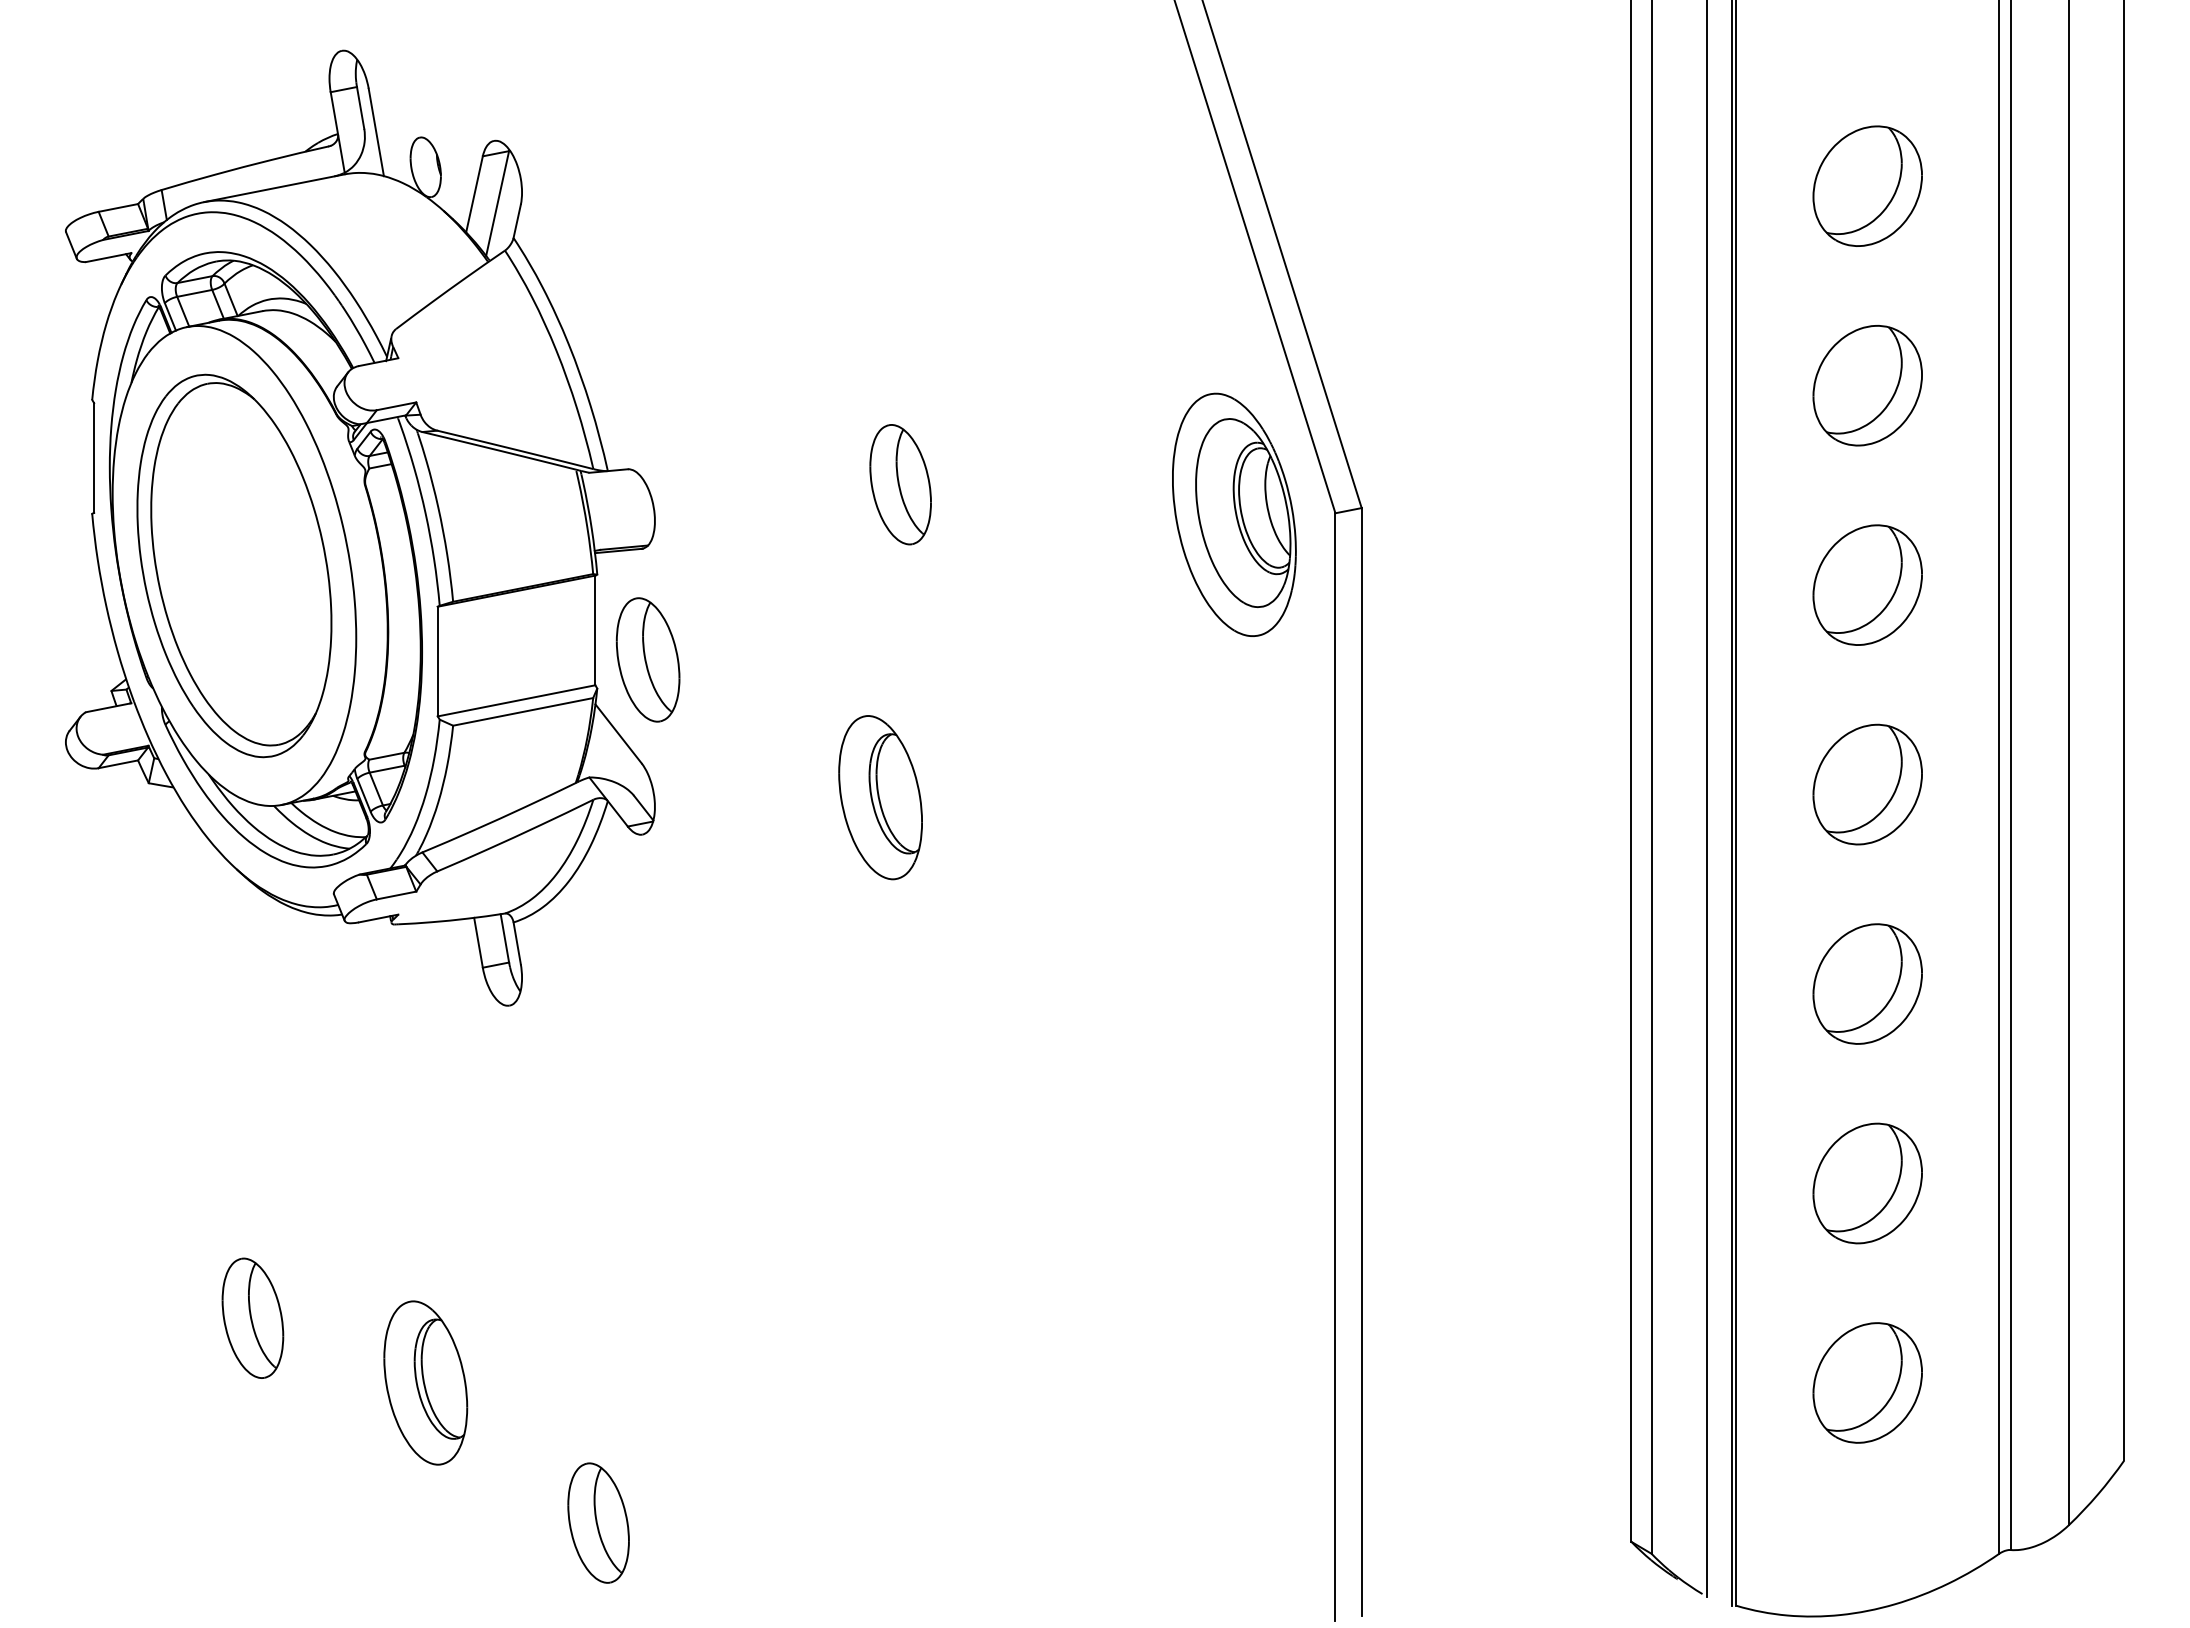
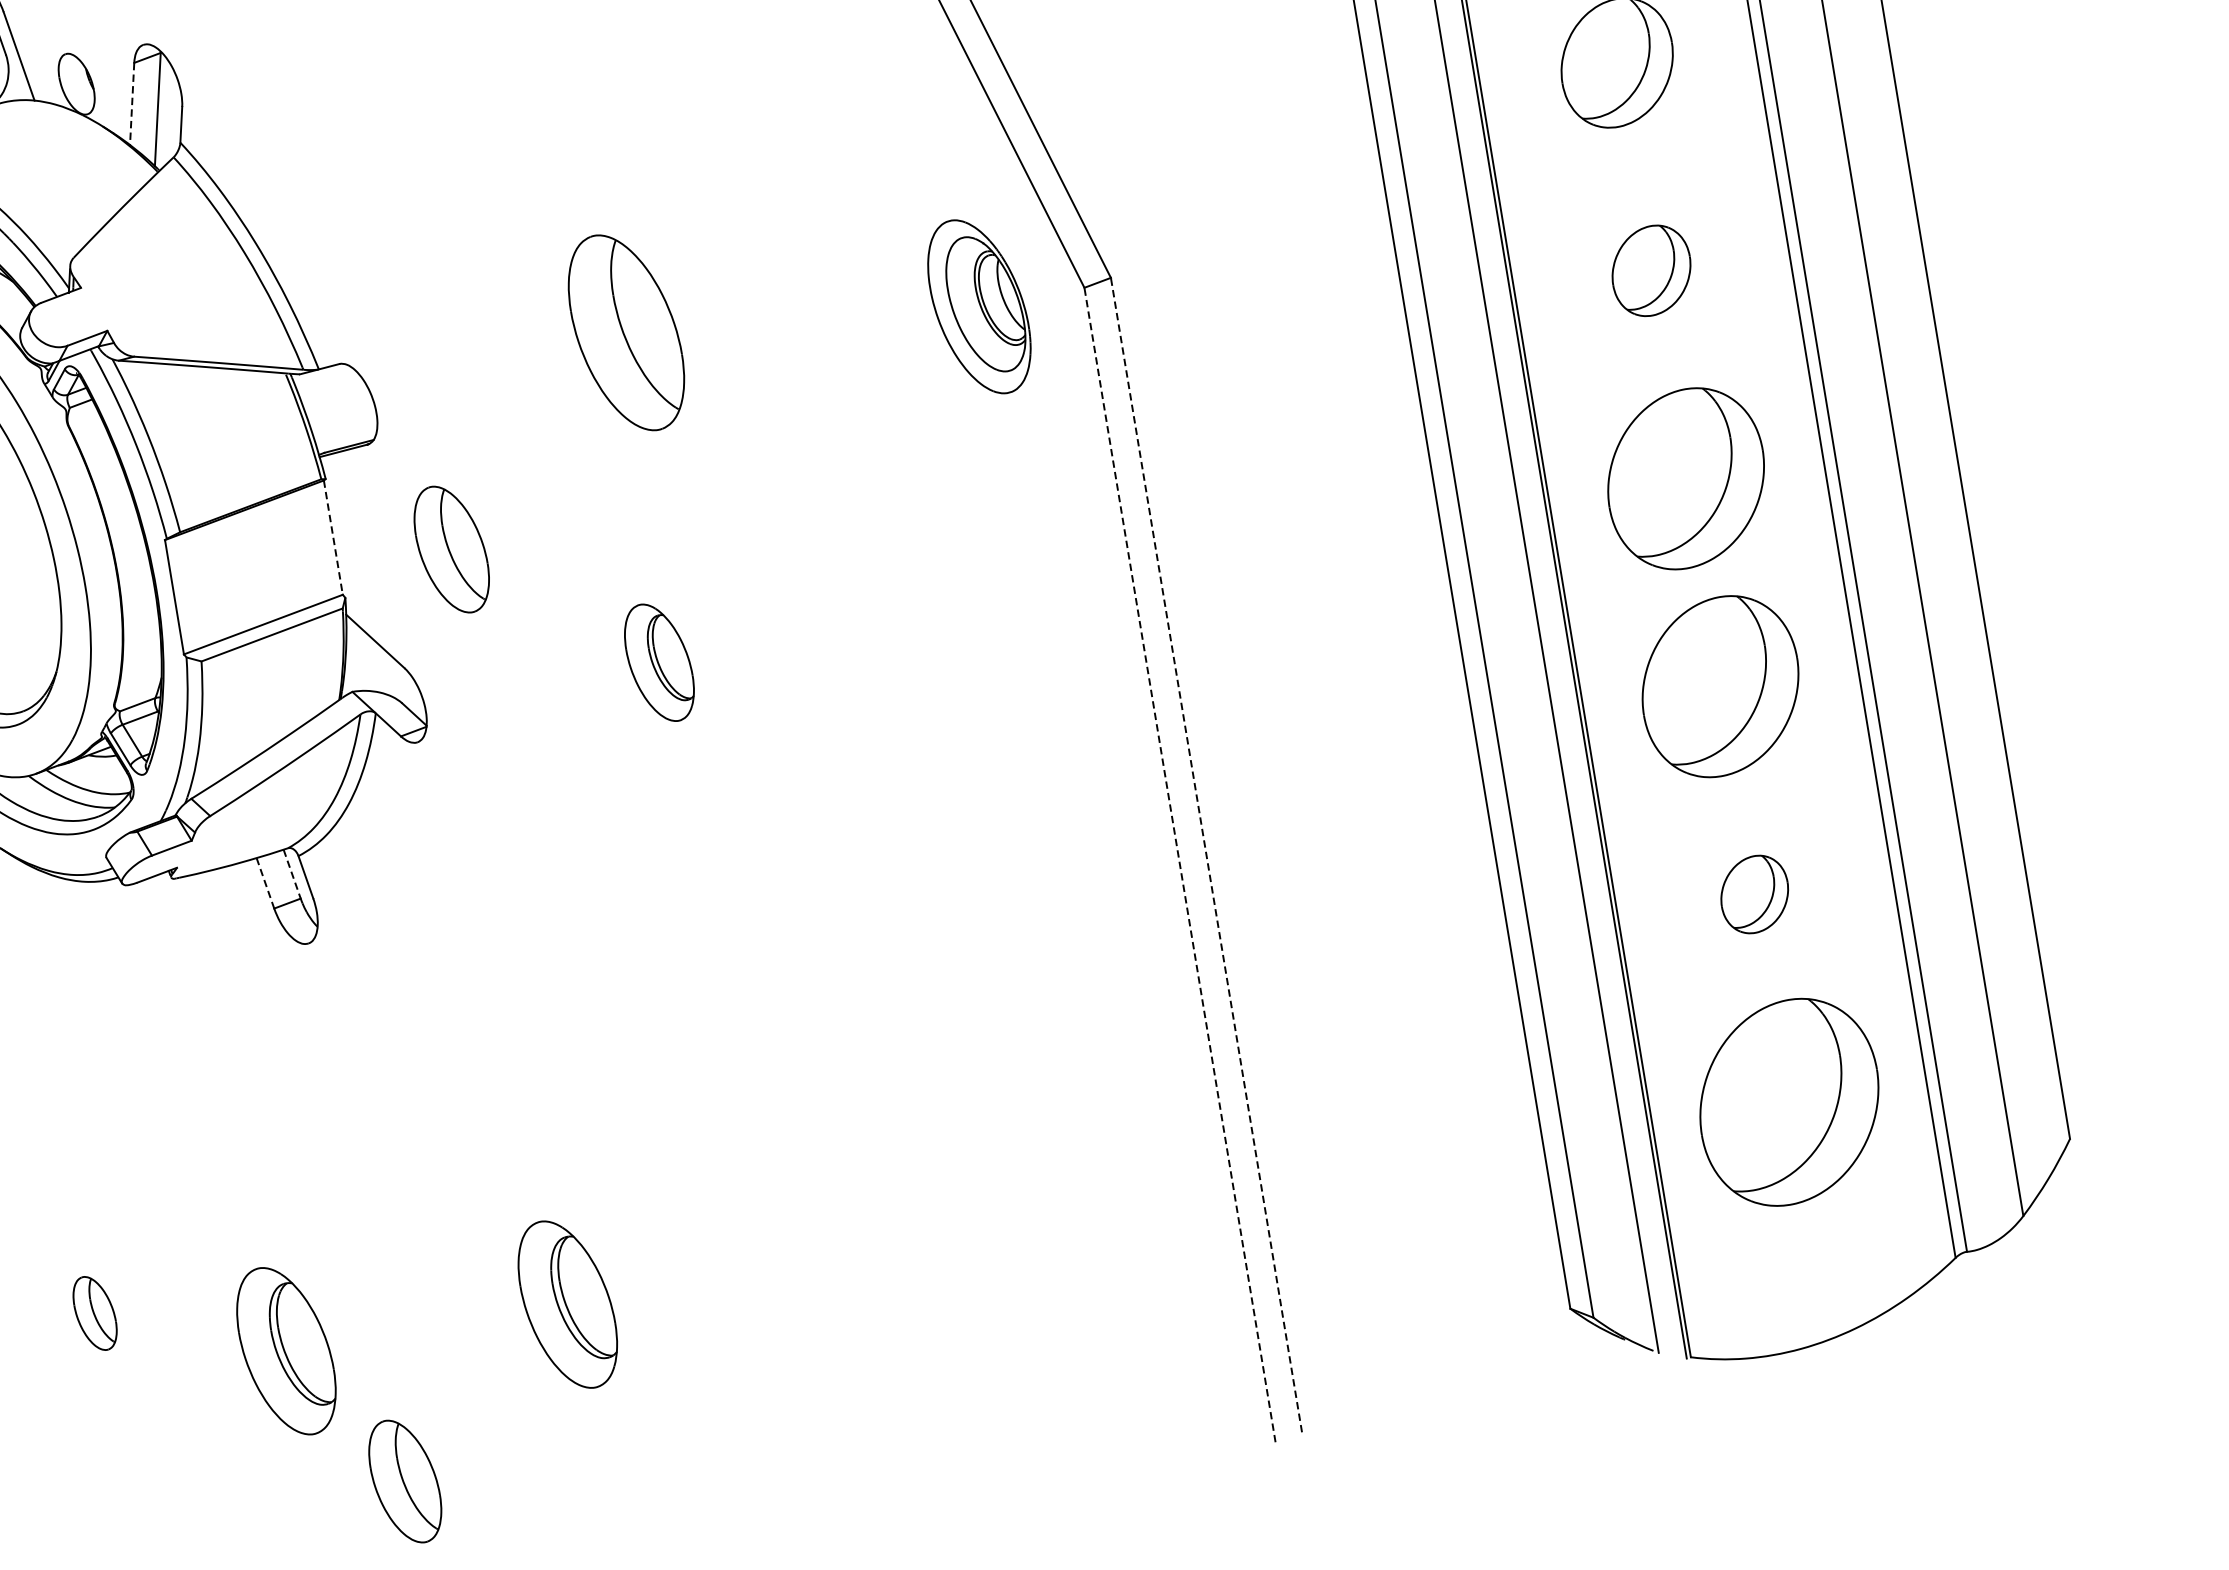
line: (474, 194) -> (132, 104), solid -> dashed
part: (900, 484) -> (626, 332), size x1.6
part: (1234, 514) -> (979, 306), size x0.7
part: (1867, 584) -> (1651, 270), size x0.7
line: (595, 630) -> (333, 537), solid -> dashed
part: (647, 659) -> (451, 549), moved
part: (1867, 784) -> (1685, 478), size x1.4
part: (880, 797) -> (659, 662), size x0.7
line: (504, 938) -> (291, 874), solid -> dashed
line: (478, 943) -> (265, 884), solid -> dashed
part: (1867, 983) -> (1720, 686), size x1.4
line: (1361, 1061) -> (1206, 854), solid -> dashed
line: (1335, 1067) -> (1180, 865), solid -> dashed
part: (1867, 1183) -> (1754, 894), size x0.6
part: (252, 1317) -> (94, 1312), size x0.6
part: (695, 1382) -> (567, 1304), added
part: (1867, 1382) -> (1788, 1101), size x1.6
part: (598, 1522) -> (405, 1480), moved

